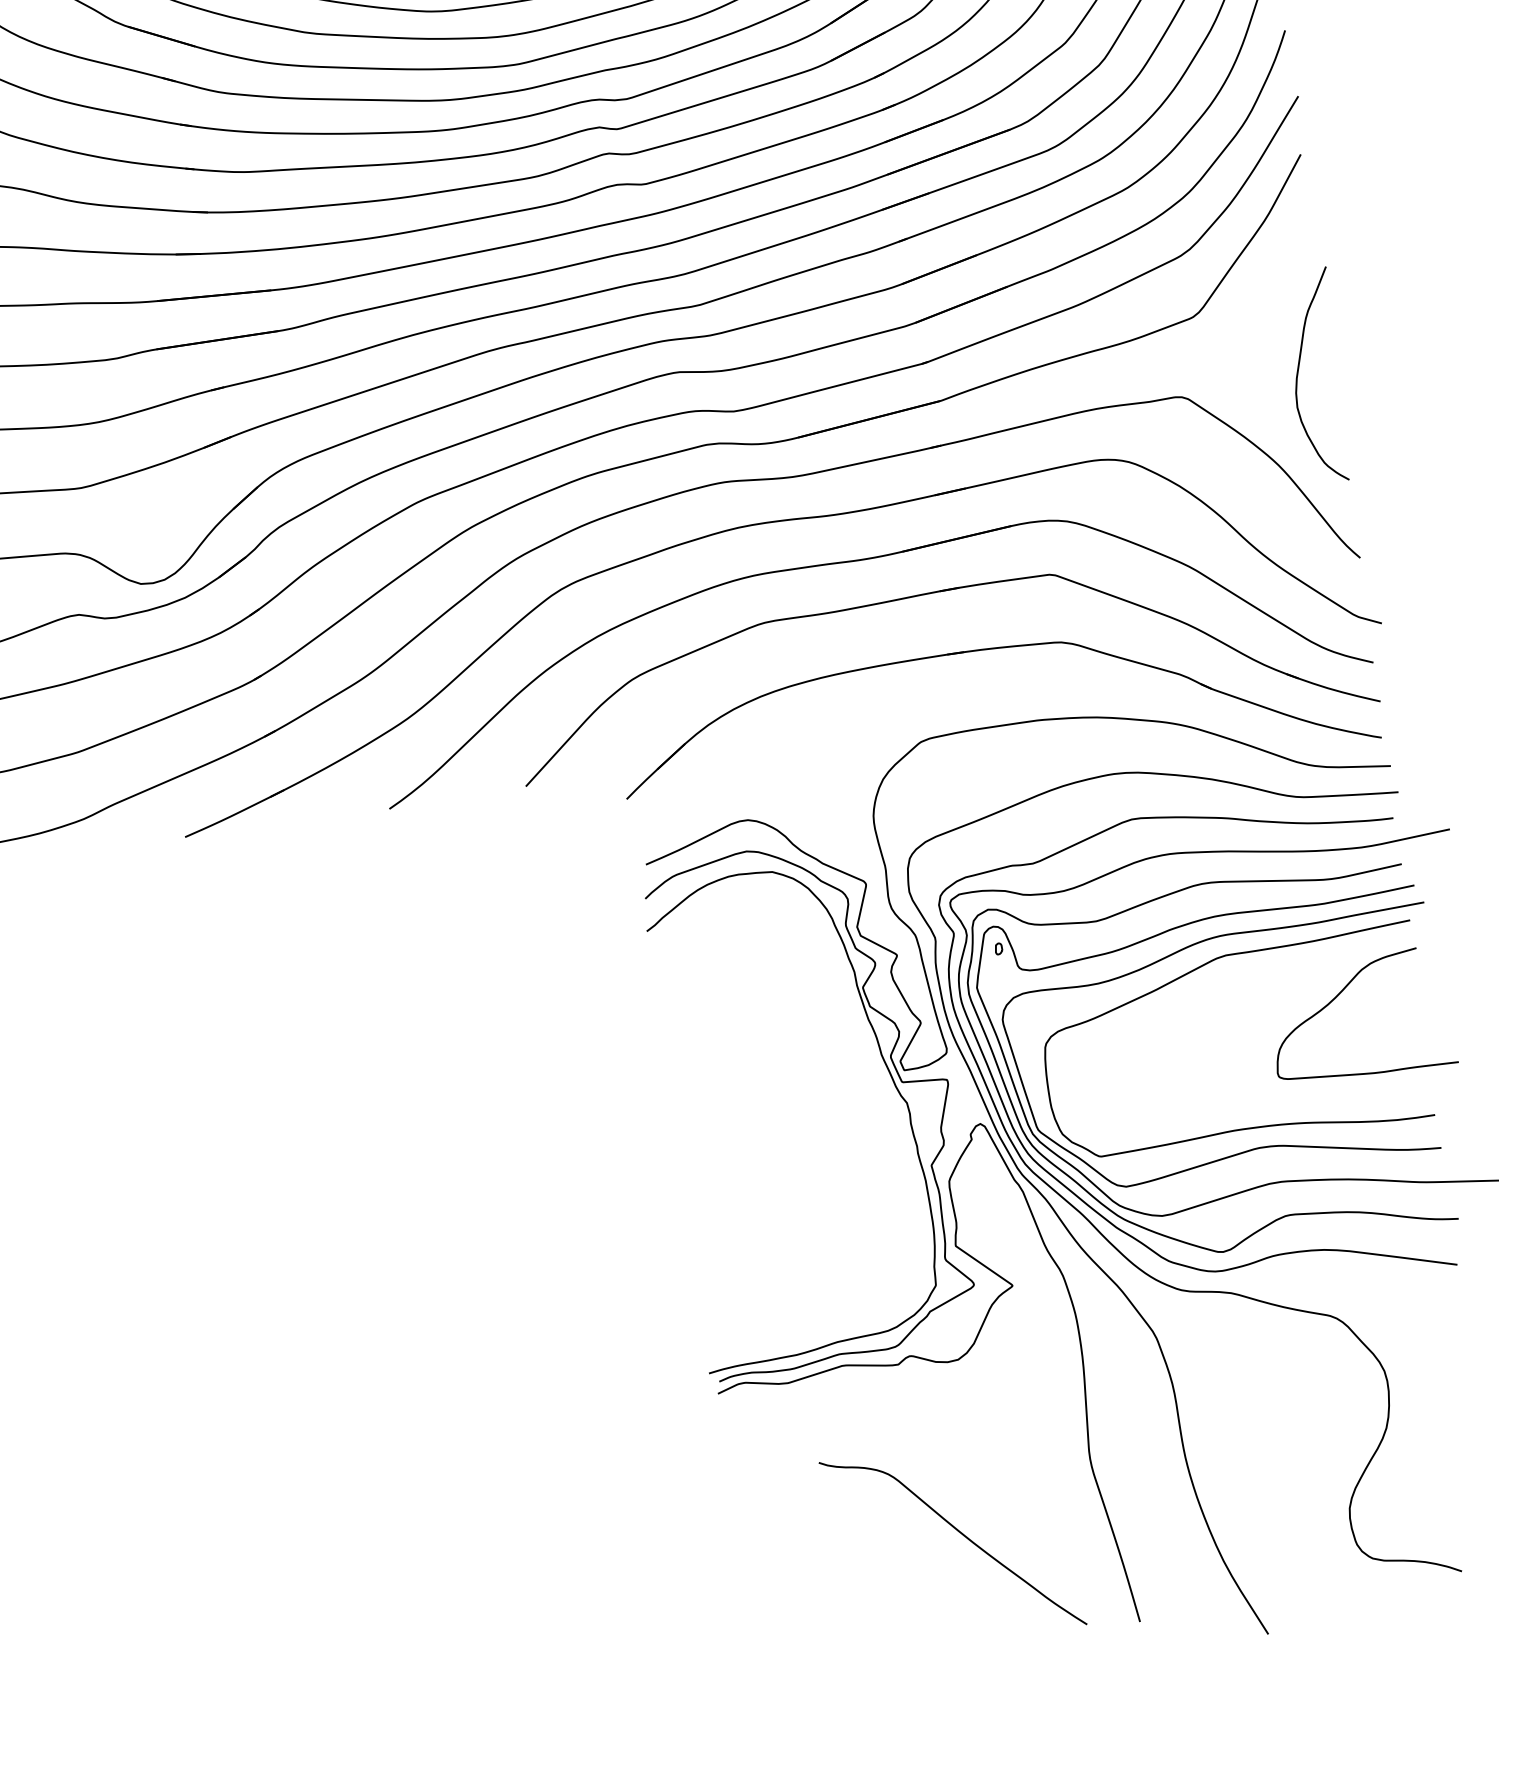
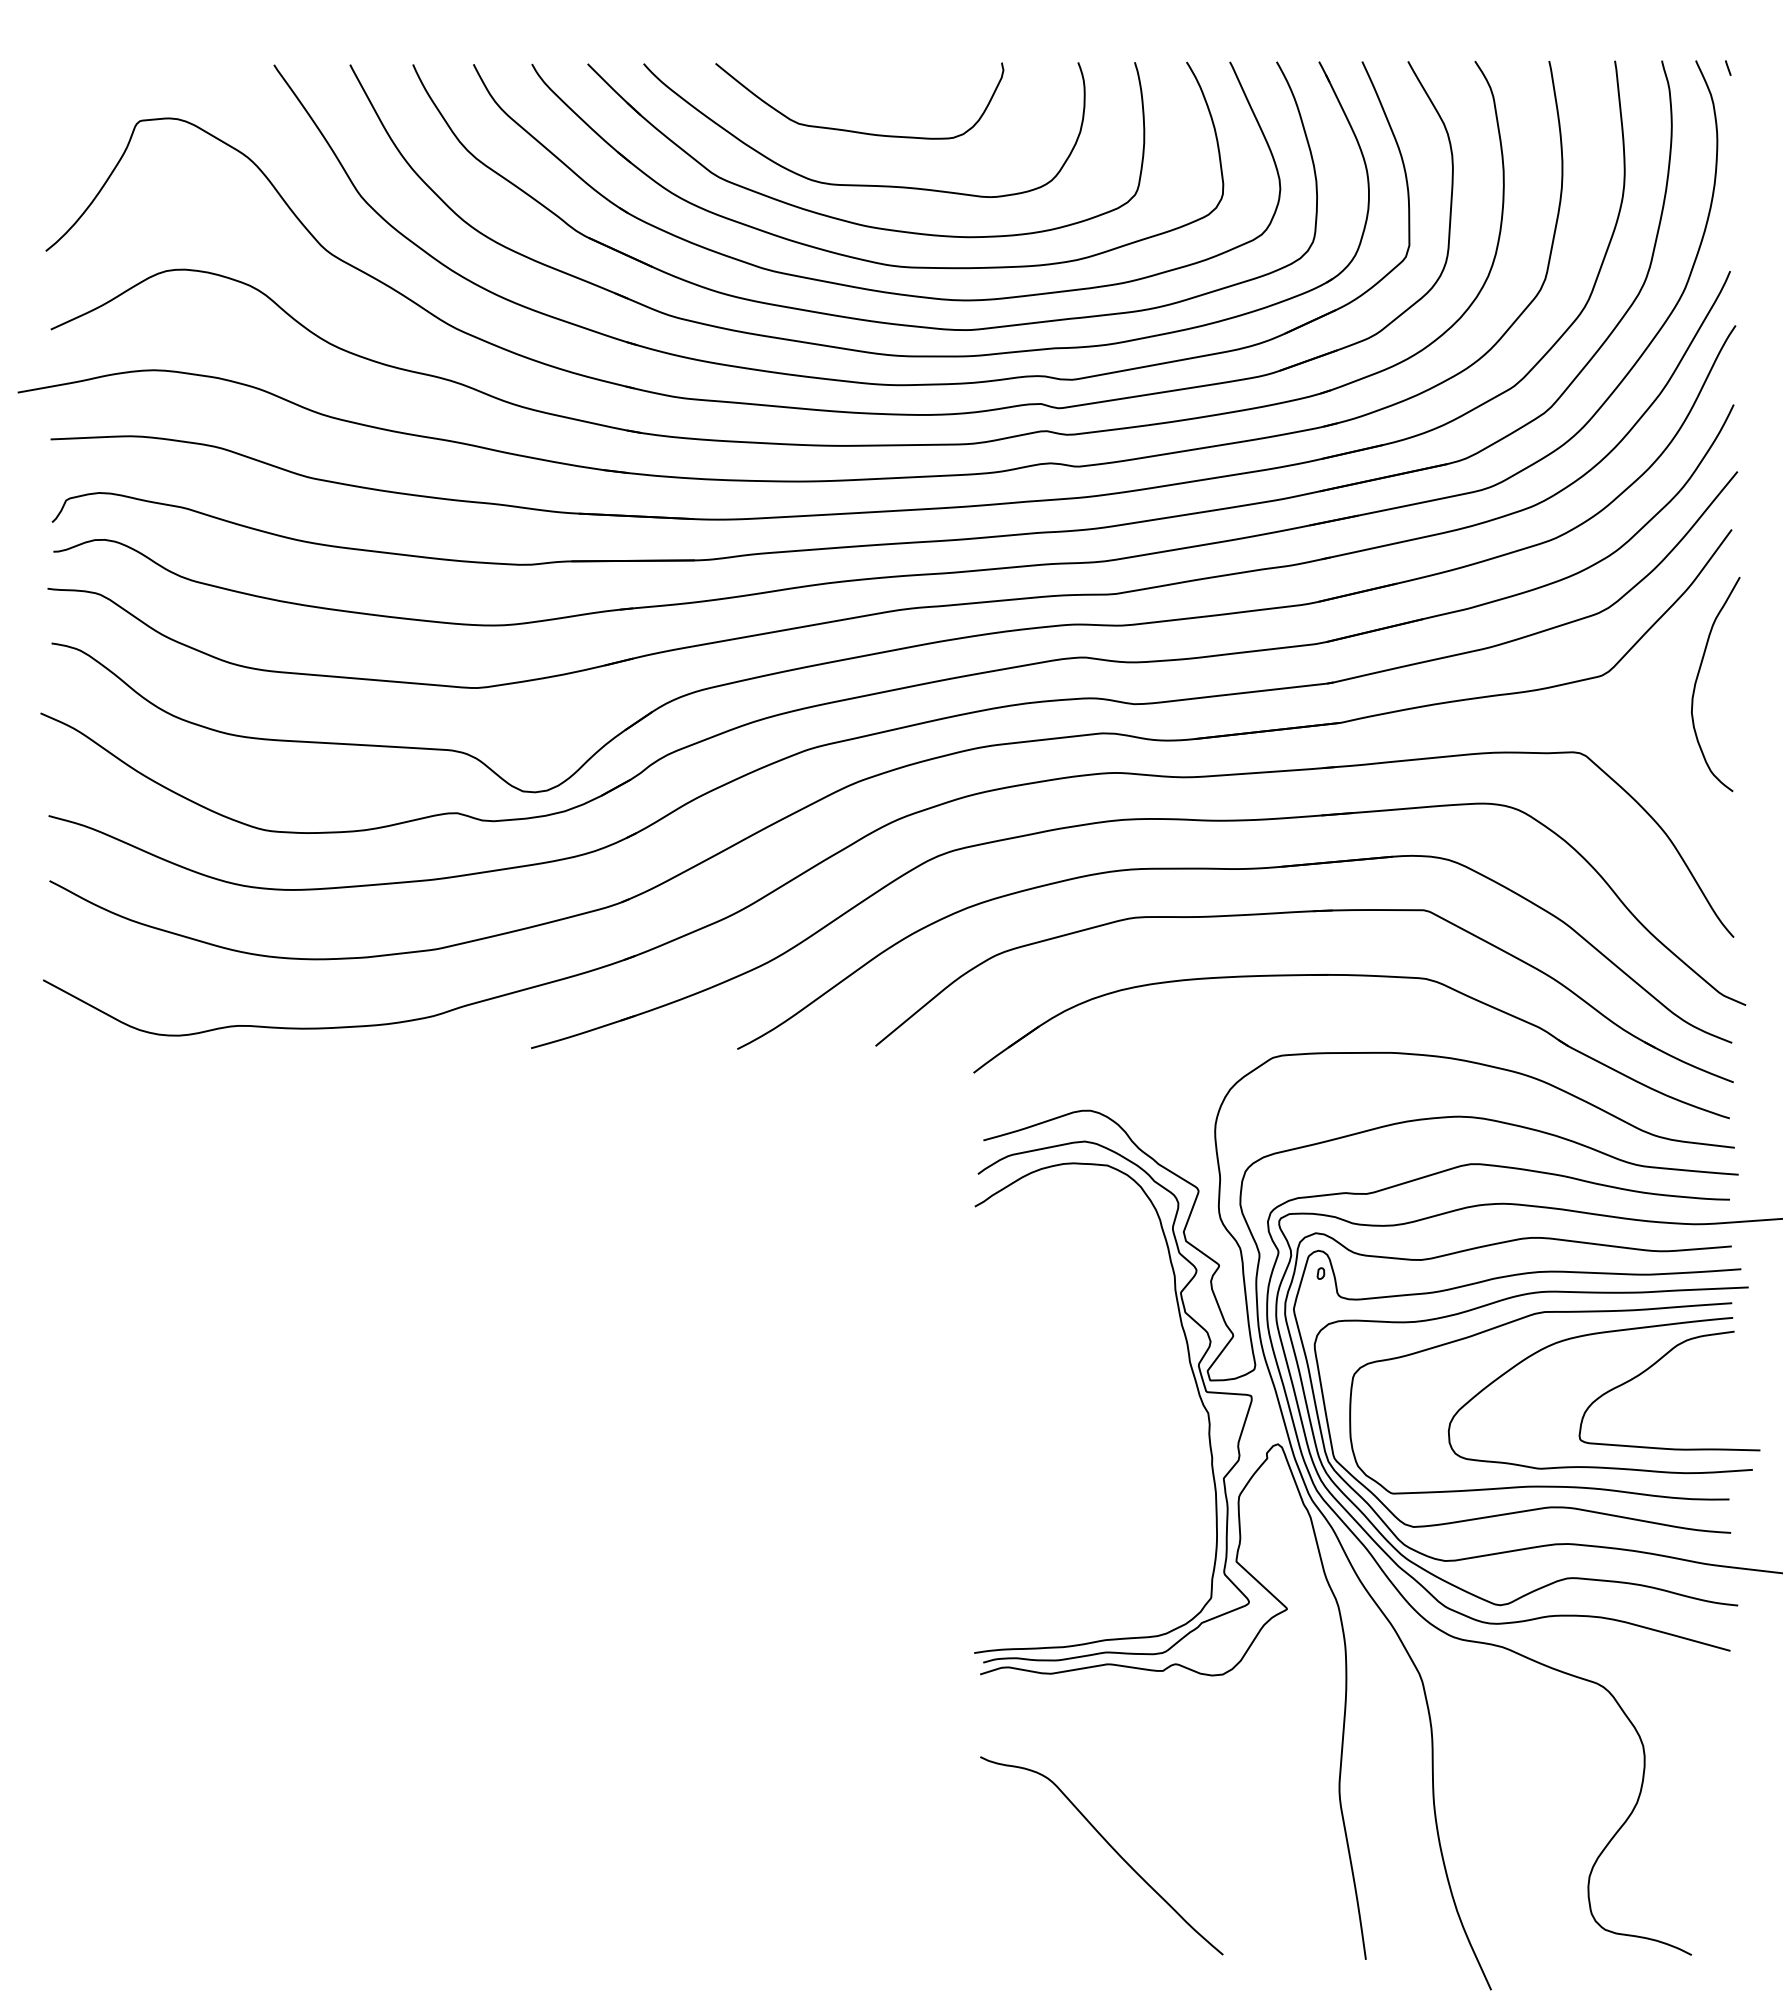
curve: (1299, 371) -> (1698, 677), moved
curve: (1275, 972) -> (1591, 1335), added
curve: (959, 1533) -> (1109, 1846), moved

